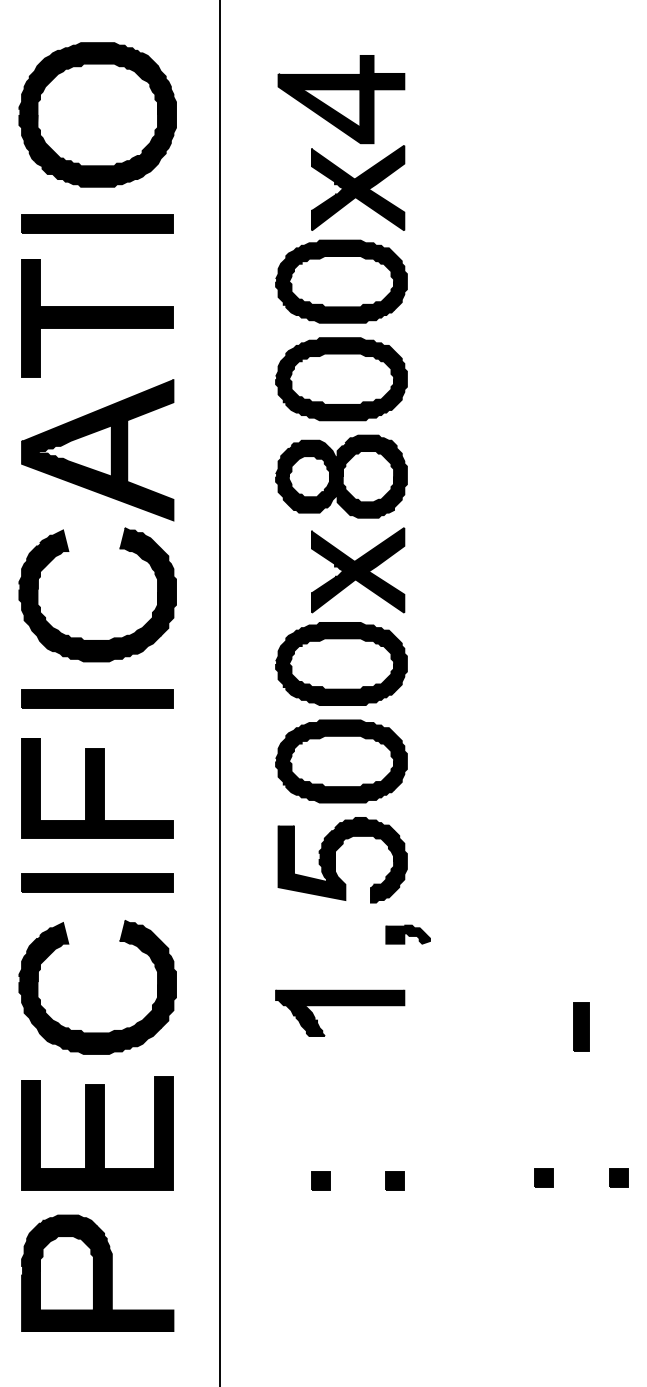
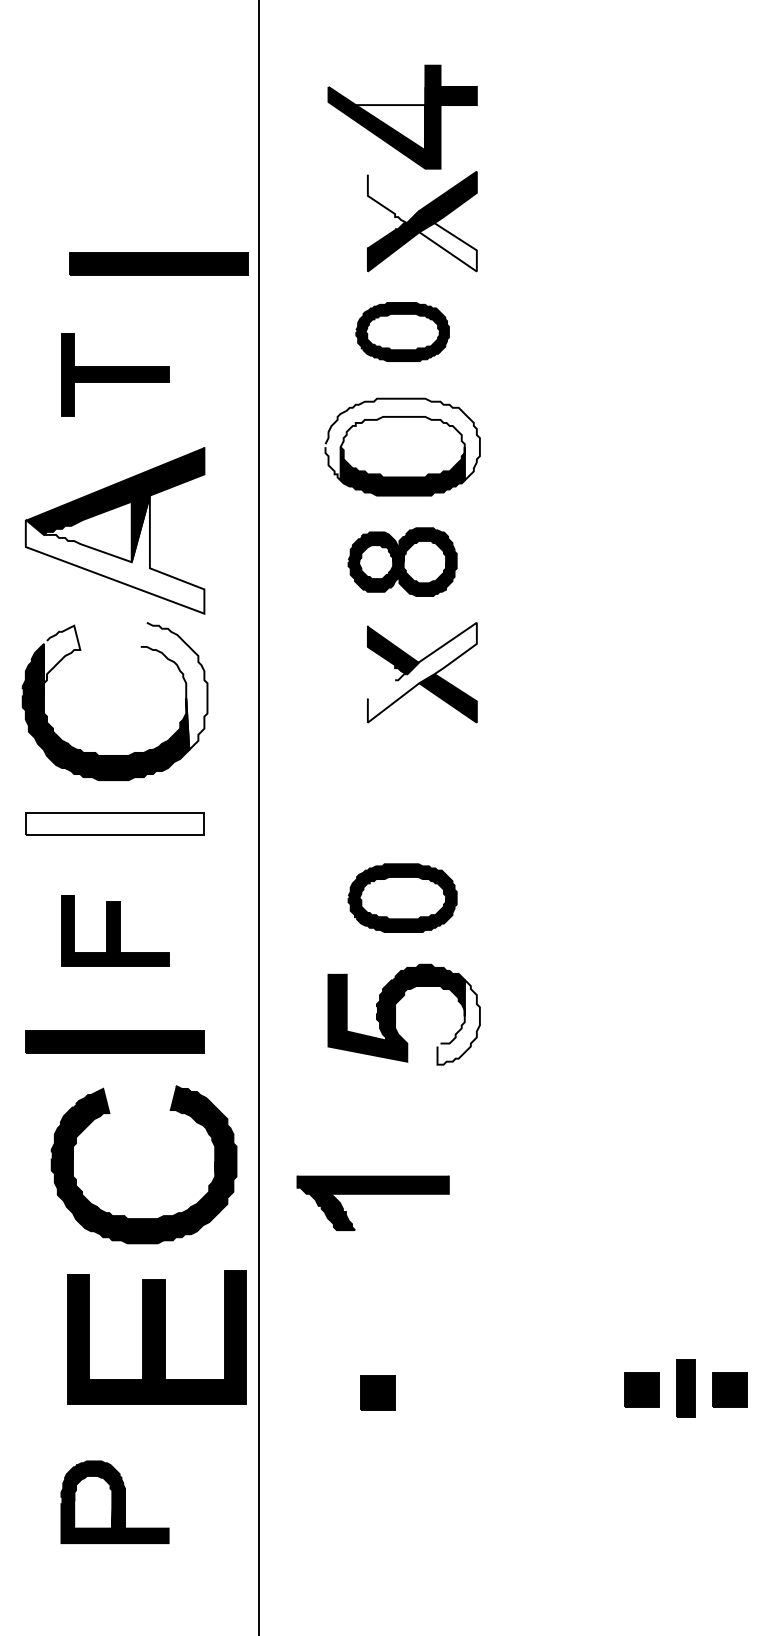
fill: (319, 100) -> (376, 118), removed
part: (97, 114) -> (114, 134), removed
fill: (333, 168) -> (393, 198), removed
fill: (379, 210) -> (447, 247), removed
part: (97, 223) -> (158, 263), moved
part: (341, 281) -> (402, 331), size x0.6
part: (97, 317) -> (114, 374), size x0.6
fill: (341, 372) -> (402, 439), removed
fill: (97, 470) -> (114, 554), removed
part: (341, 476) -> (402, 561), size x0.7
fill: (52, 560) -> (61, 660), removed
fill: (357, 570) -> (421, 672), removed
fill: (147, 581) -> (173, 685), removed
part: (341, 663) -> (402, 782), removed
fill: (97, 698) -> (114, 823), removed
part: (341, 760) -> (402, 897), size x0.7
part: (97, 788) -> (114, 930), size x0.6
fill: (388, 865) -> (458, 1021), removed
part: (408, 934) -> (481, 1102), removed
part: (339, 1005) -> (372, 1194), moved
part: (581, 1026) -> (685, 1388), moved
part: (97, 1032) -> (143, 1218), moved
part: (97, 1133) -> (156, 1337), moved
part: (543, 1178) -> (641, 1390), size x1.6
part: (618, 1178) -> (729, 1390), size x1.6
part: (320, 1181) -> (378, 1393), size x1.6
part: (395, 1181) -> (466, 1393), removed
part: (97, 1273) -> (114, 1502), size x0.6

